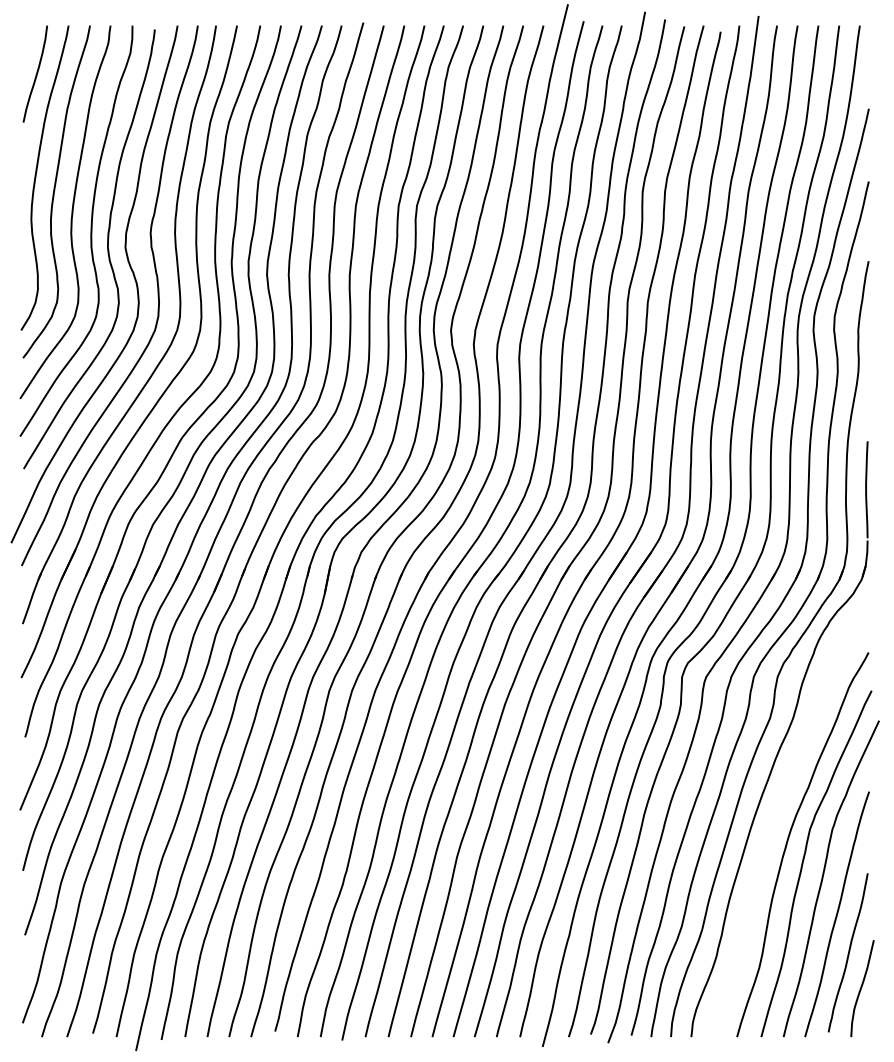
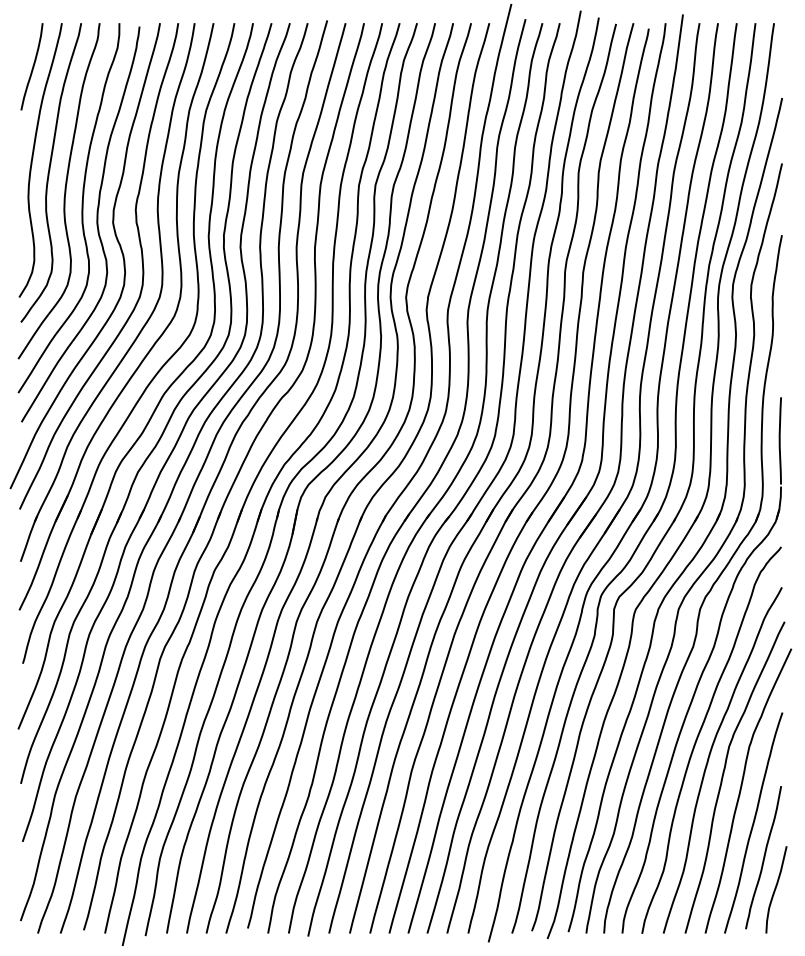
curve: (778, 814) -> (700, 733), added

